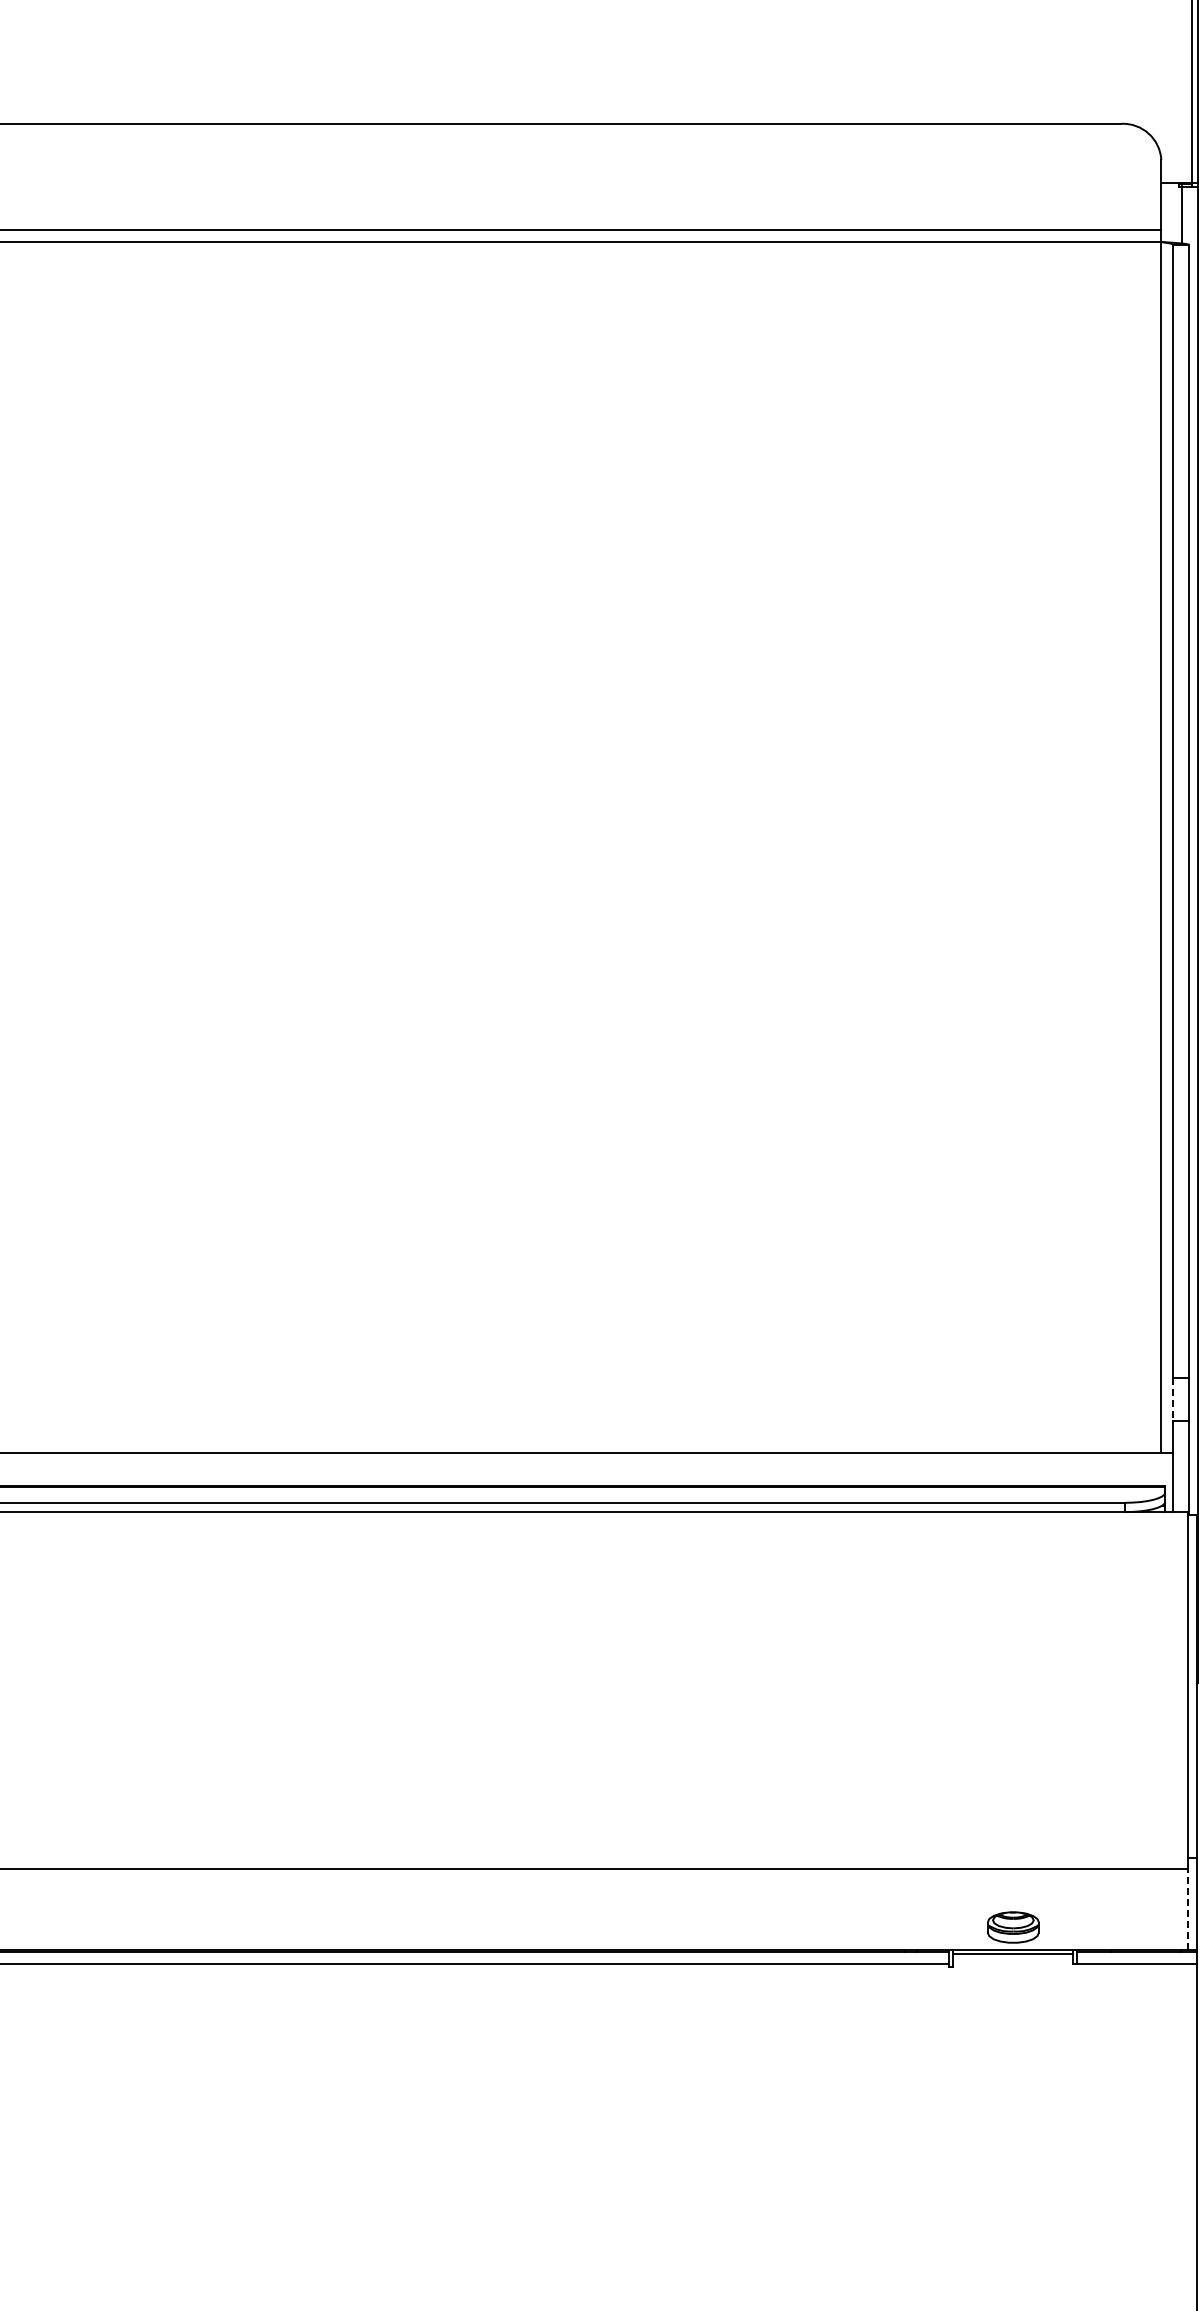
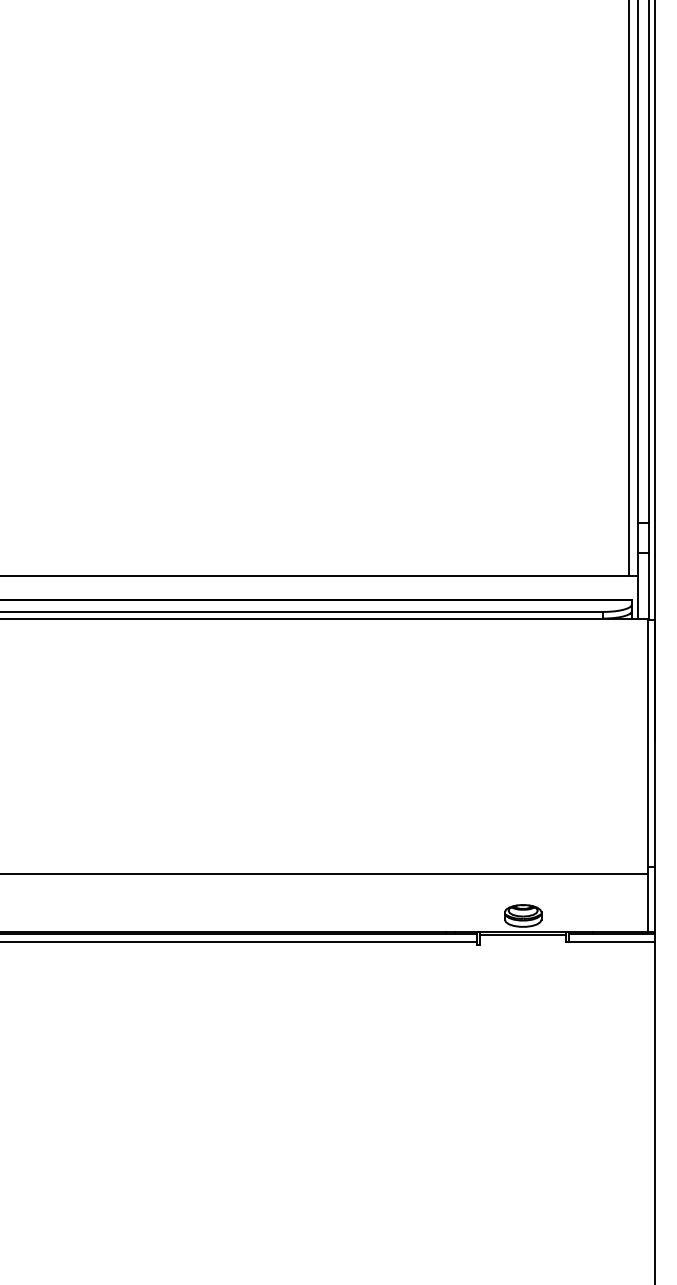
line: (1173, 1400) -> (637, 538), dashed -> solid
line: (1187, 1909) -> (647, 903), dashed -> solid

